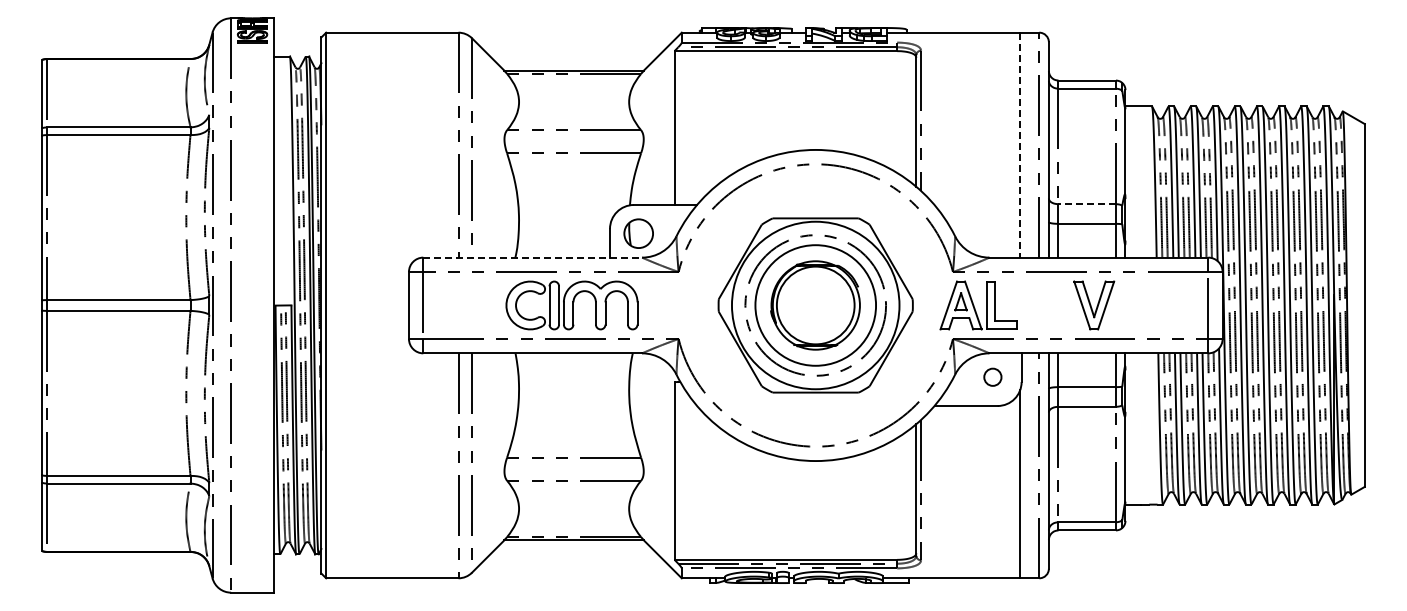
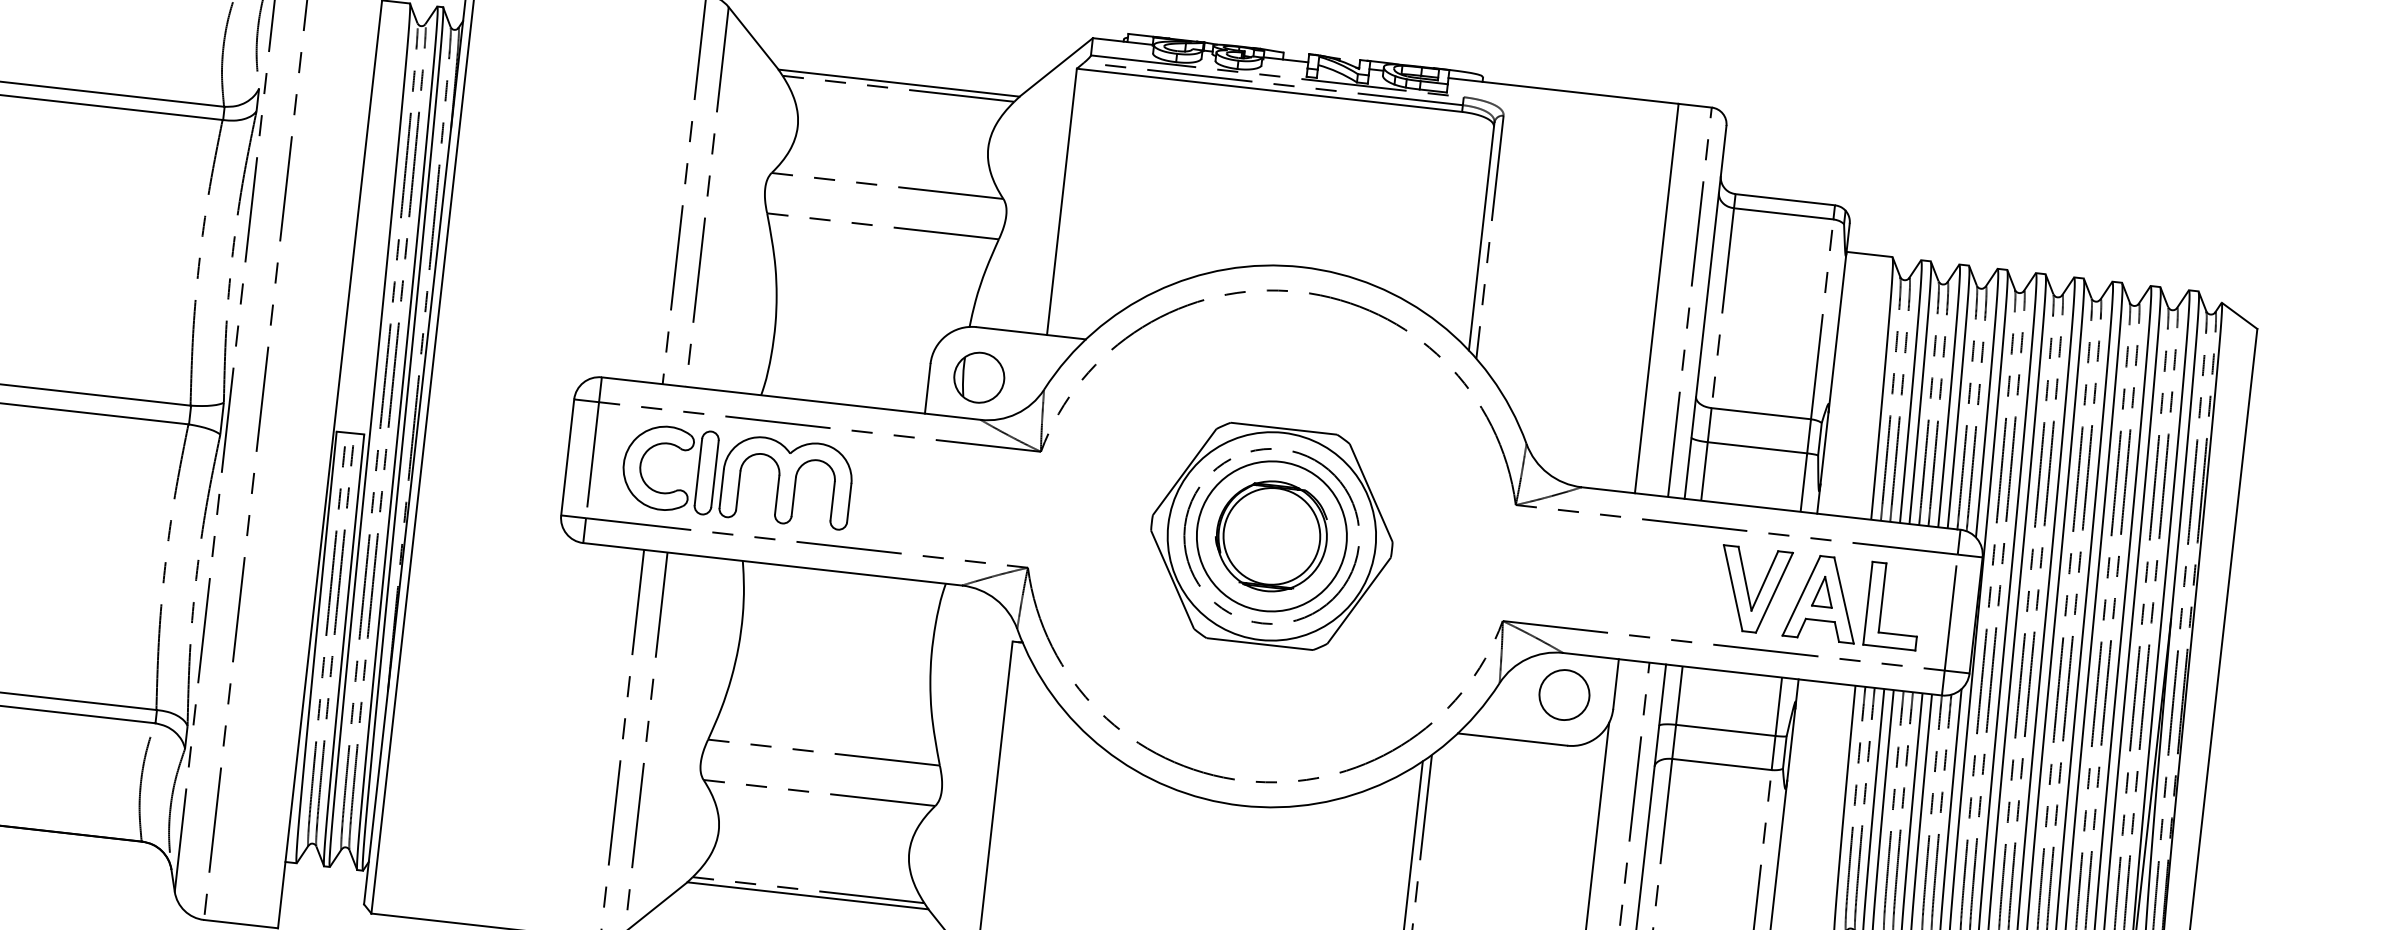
line: (1020, 145) -> (1657, 299), dashed -> solid
line: (1087, 204) -> (1761, 414), dashed -> solid
line: (533, 257) -> (792, 398), dashed -> solid
part: (571, 305) -> (736, 476), moved
part: (815, 305) -> (1271, 536), size x0.71
part: (978, 305) -> (1852, 601), moved
circle: (992, 376) -> (1563, 693), size x1.67

